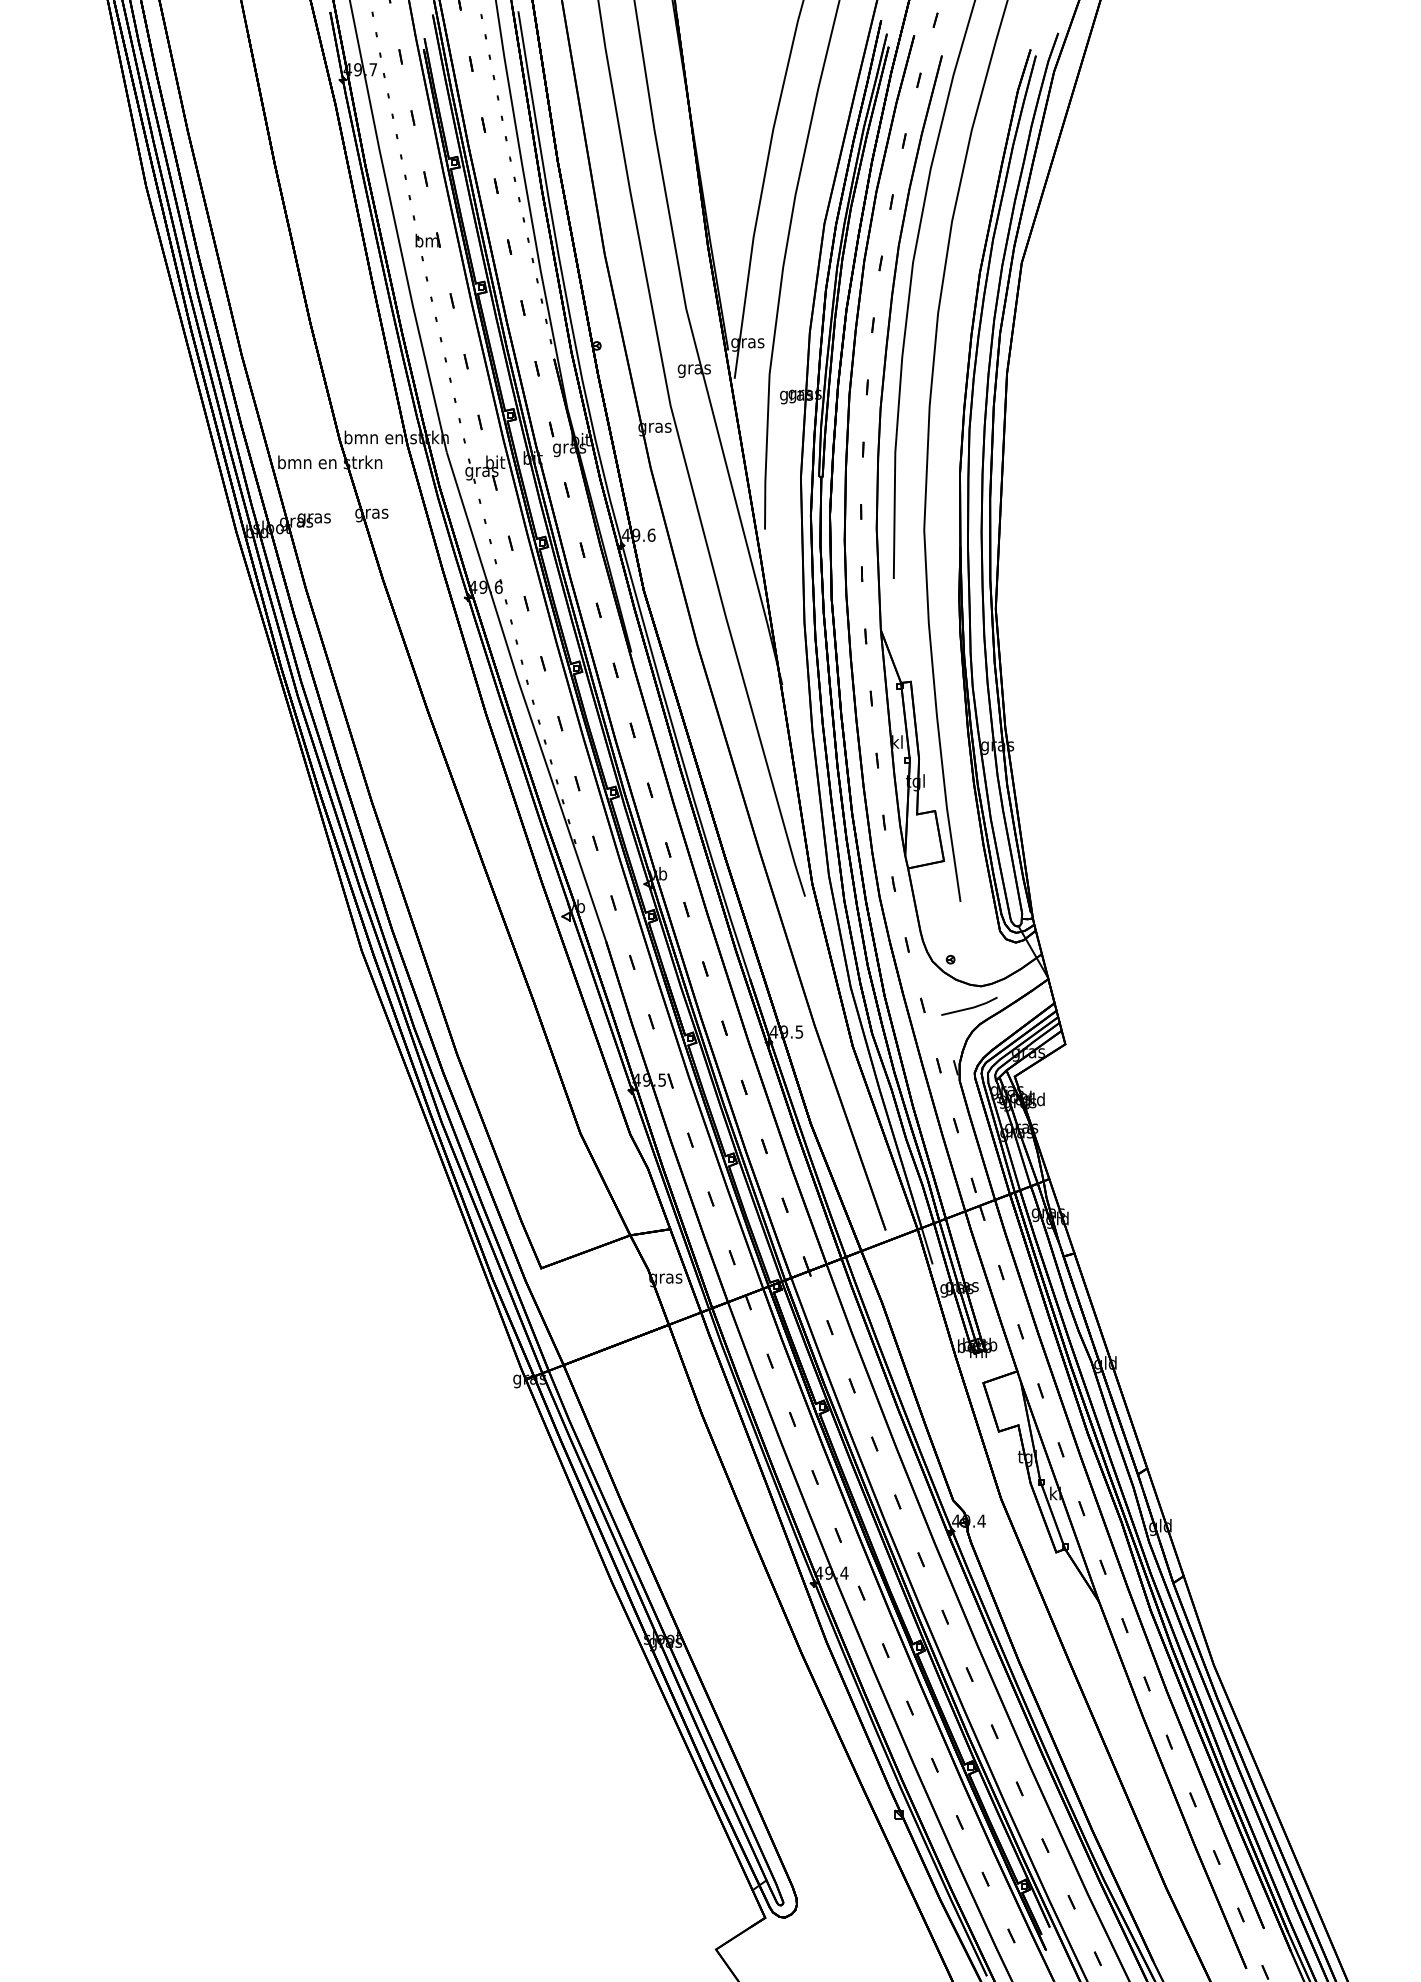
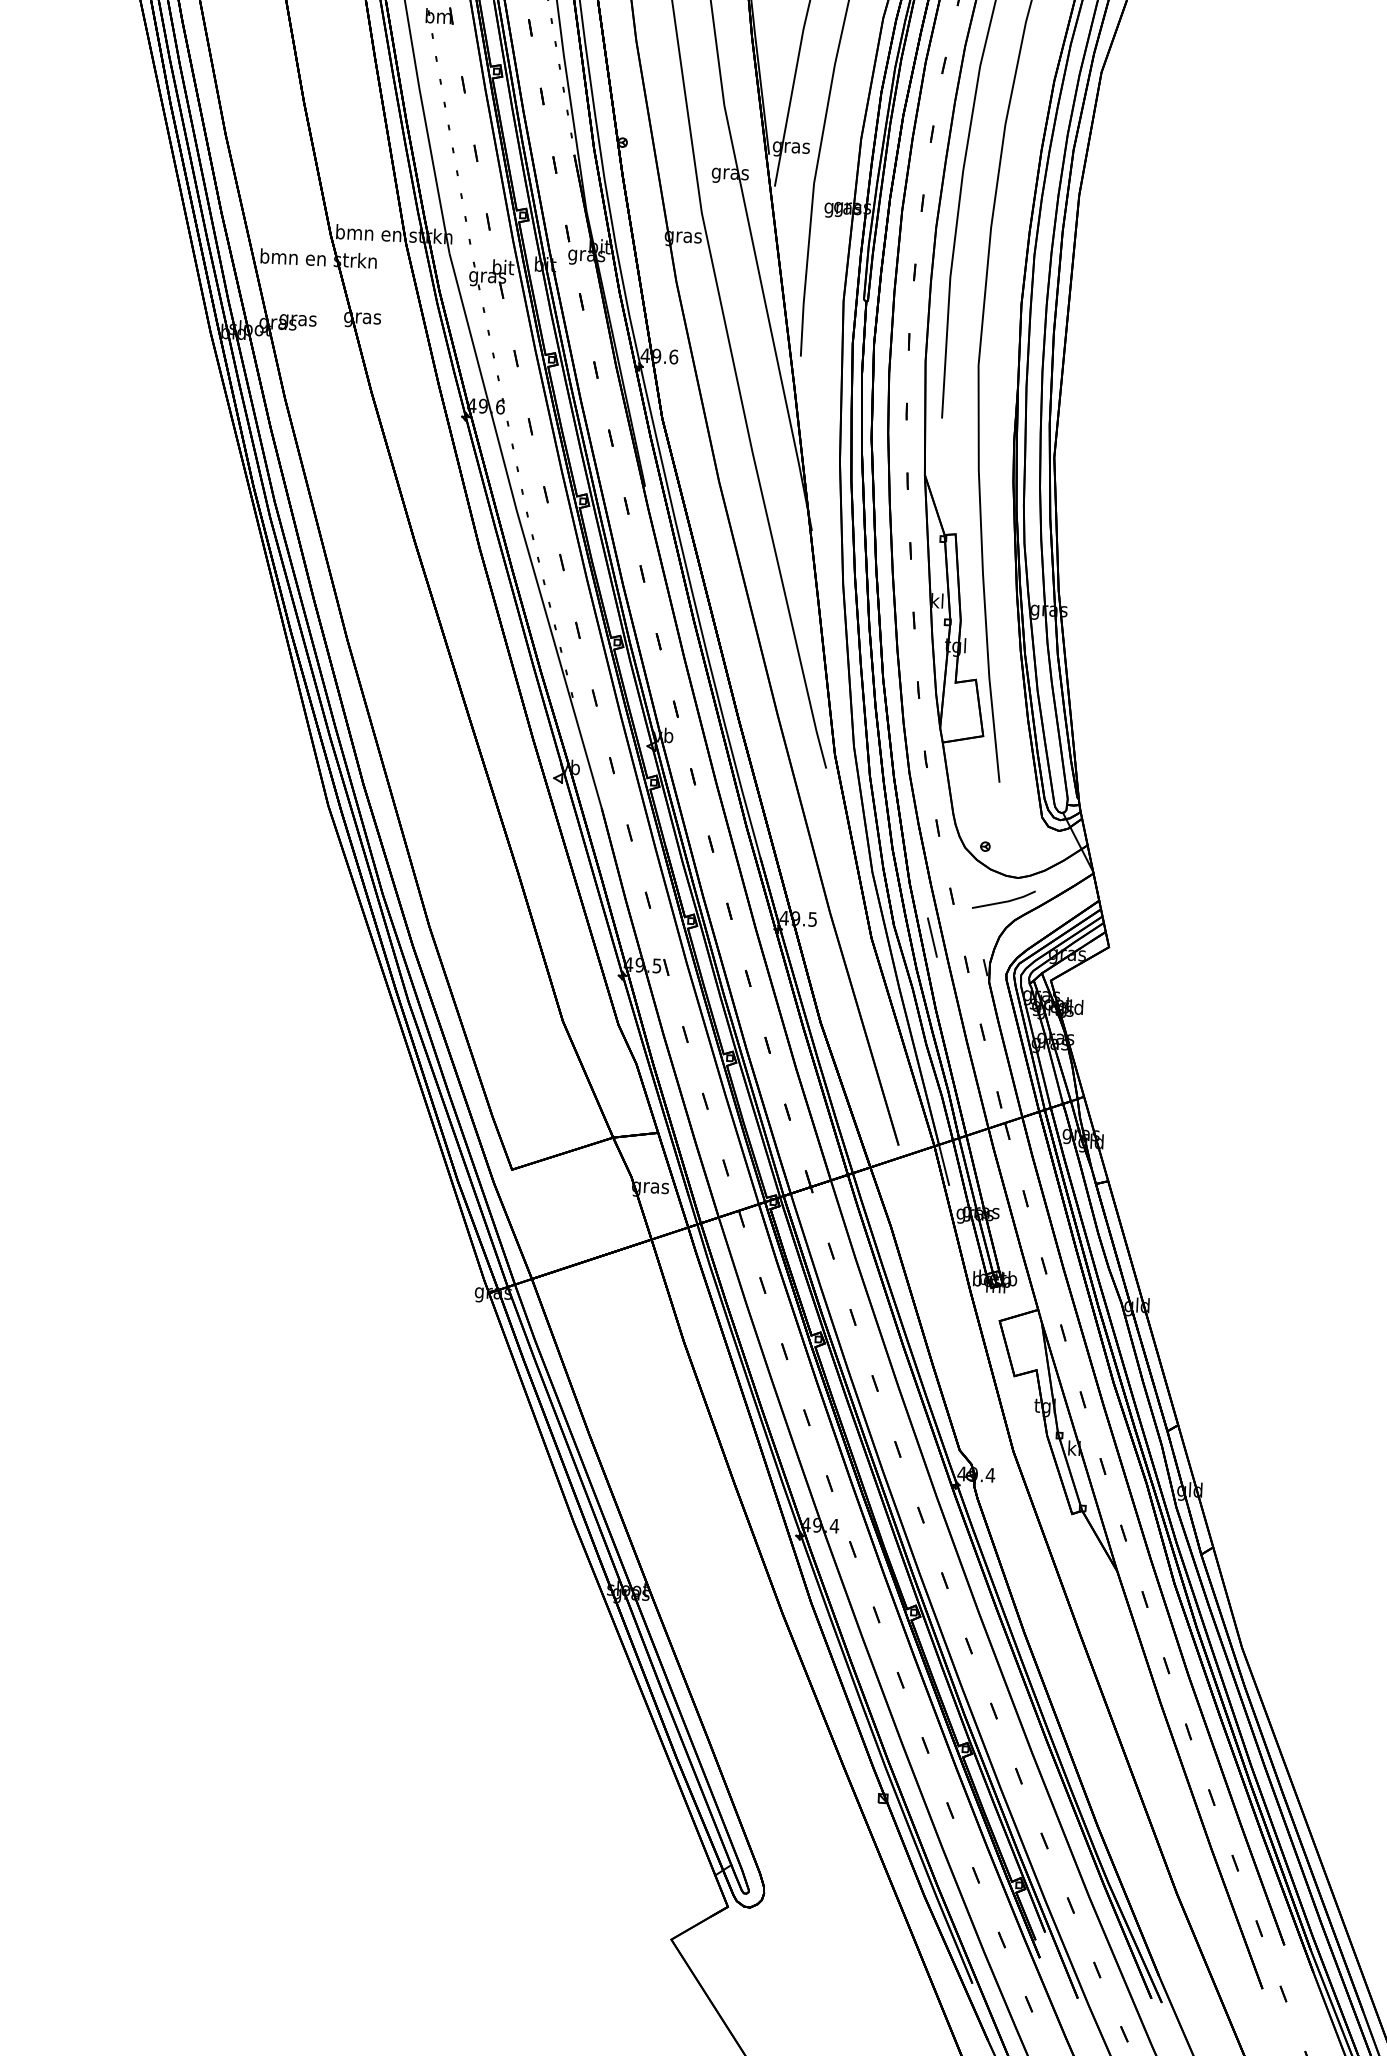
line: (906, 1043) -> (931, 937), added

